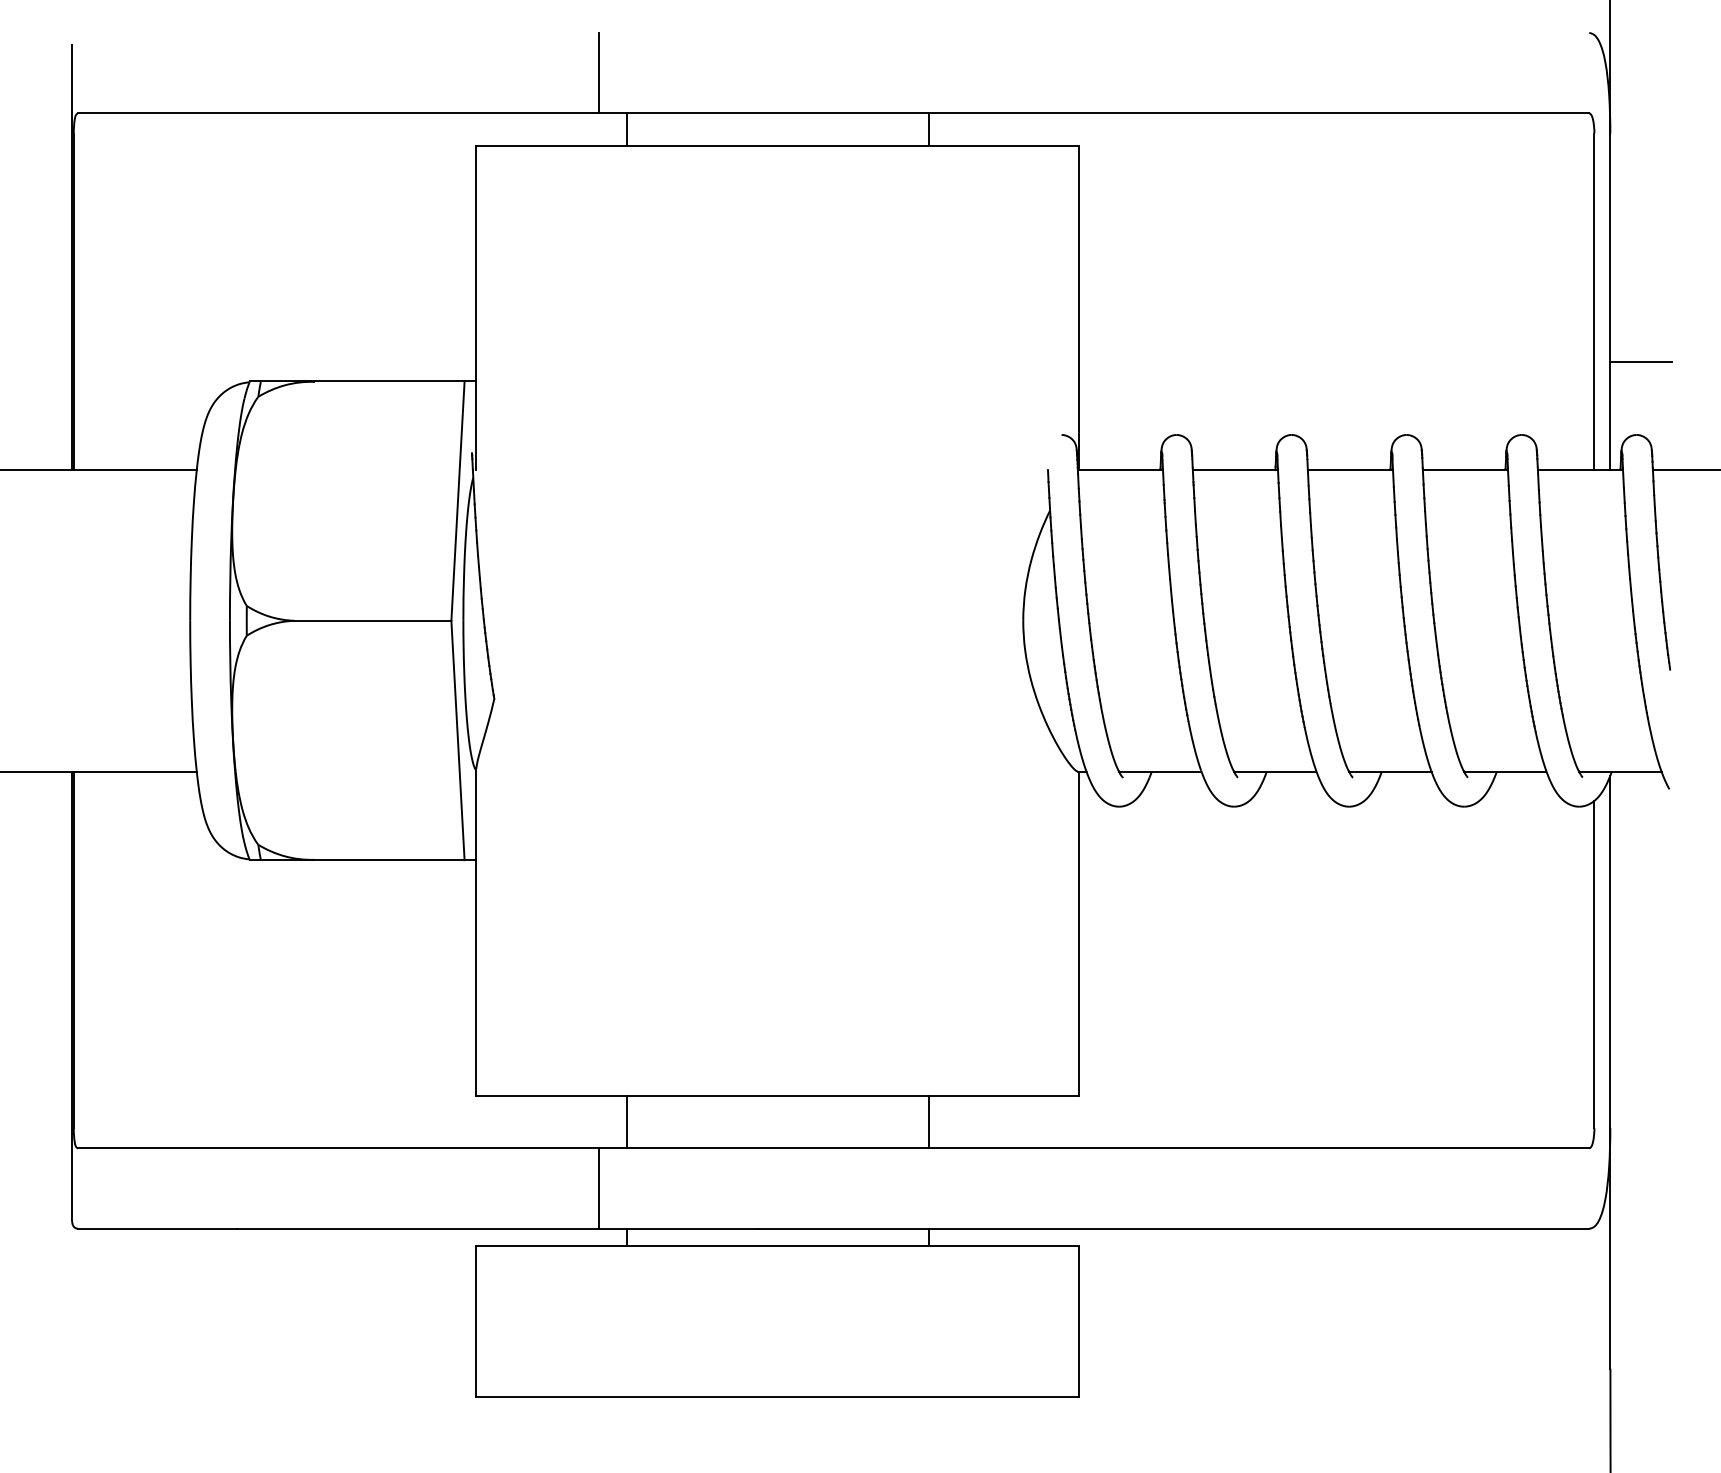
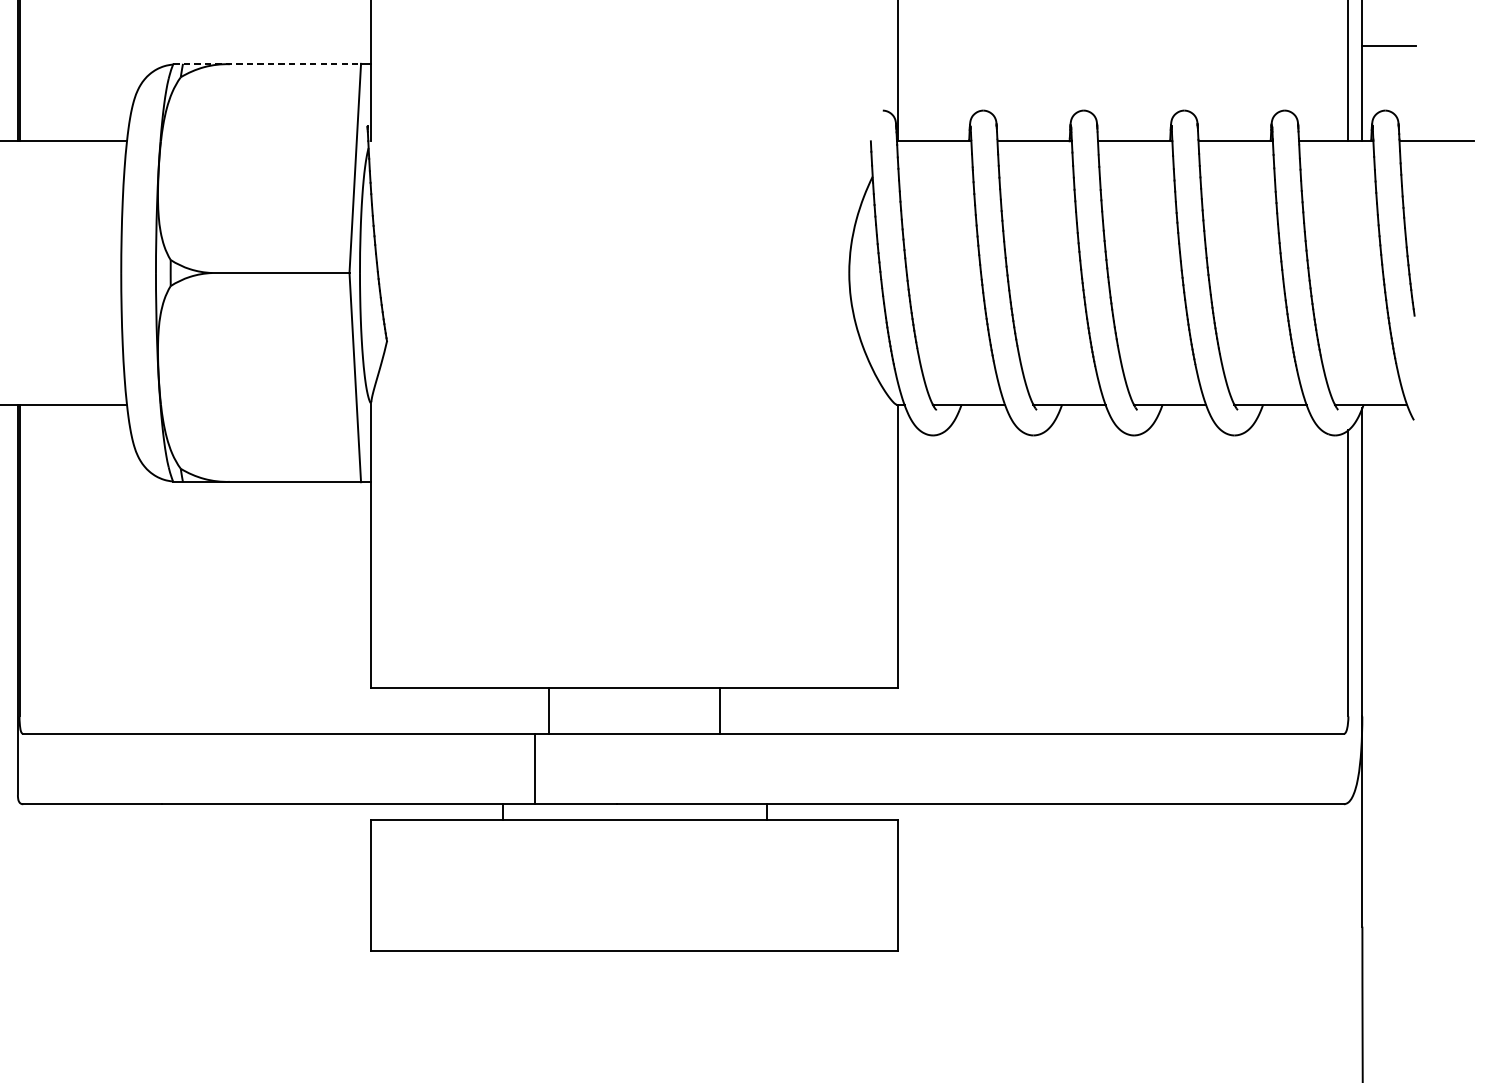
line: (357, 381) -> (267, 63), solid -> dashed
line: (627, 1121) -> (549, 710), moved
line: (928, 1121) -> (720, 710), moved
line: (599, 1188) -> (534, 769), moved

